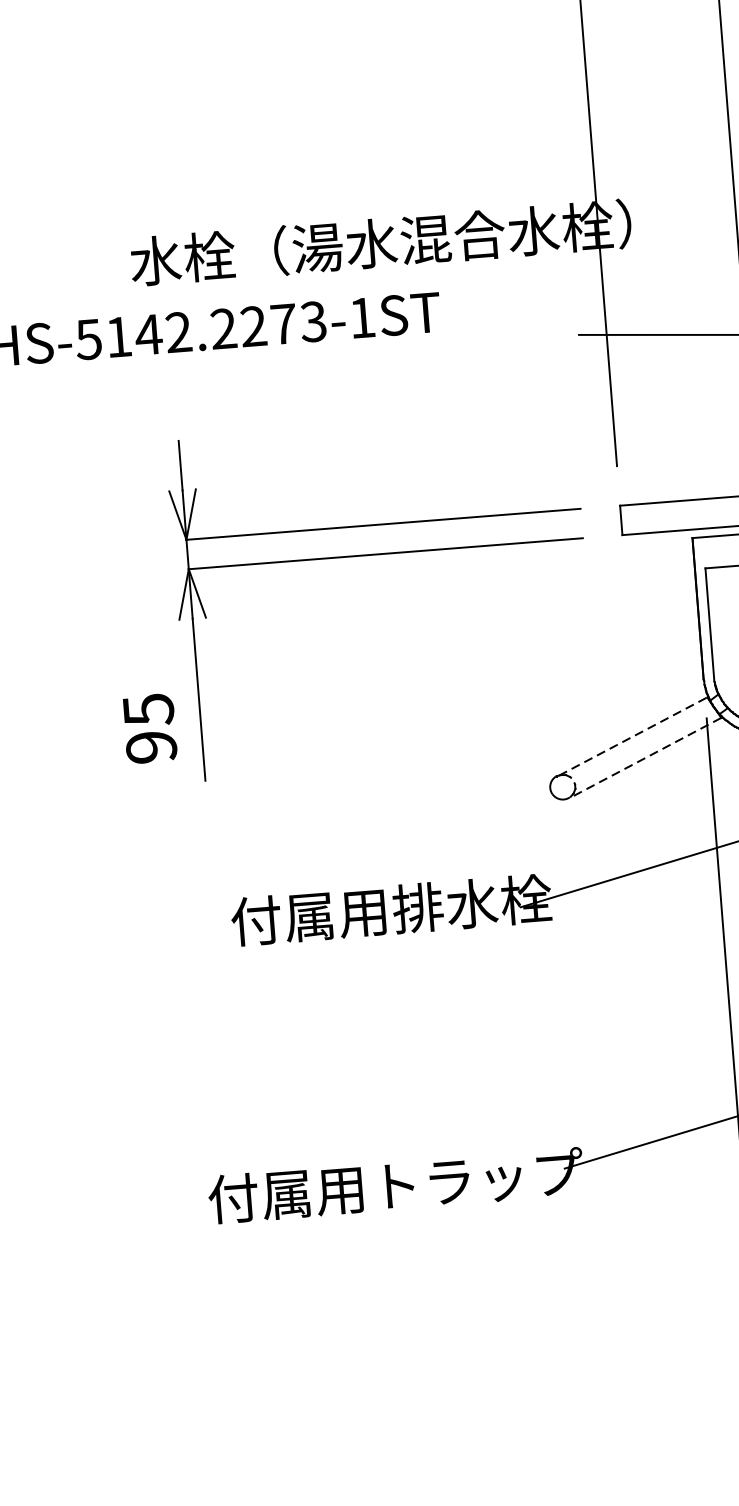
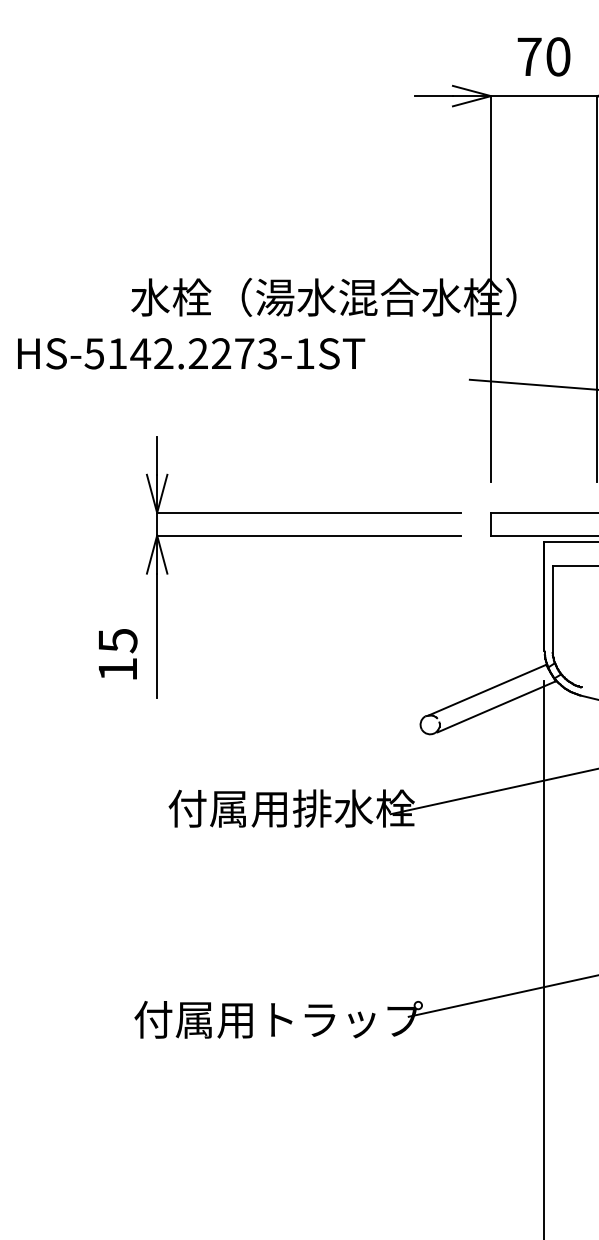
line: (633, 736) -> (487, 690), dashed -> solid
text: (150, 747) -> (117, 669), 95 -> 15
line: (647, 757) -> (496, 707), dashed -> solid

